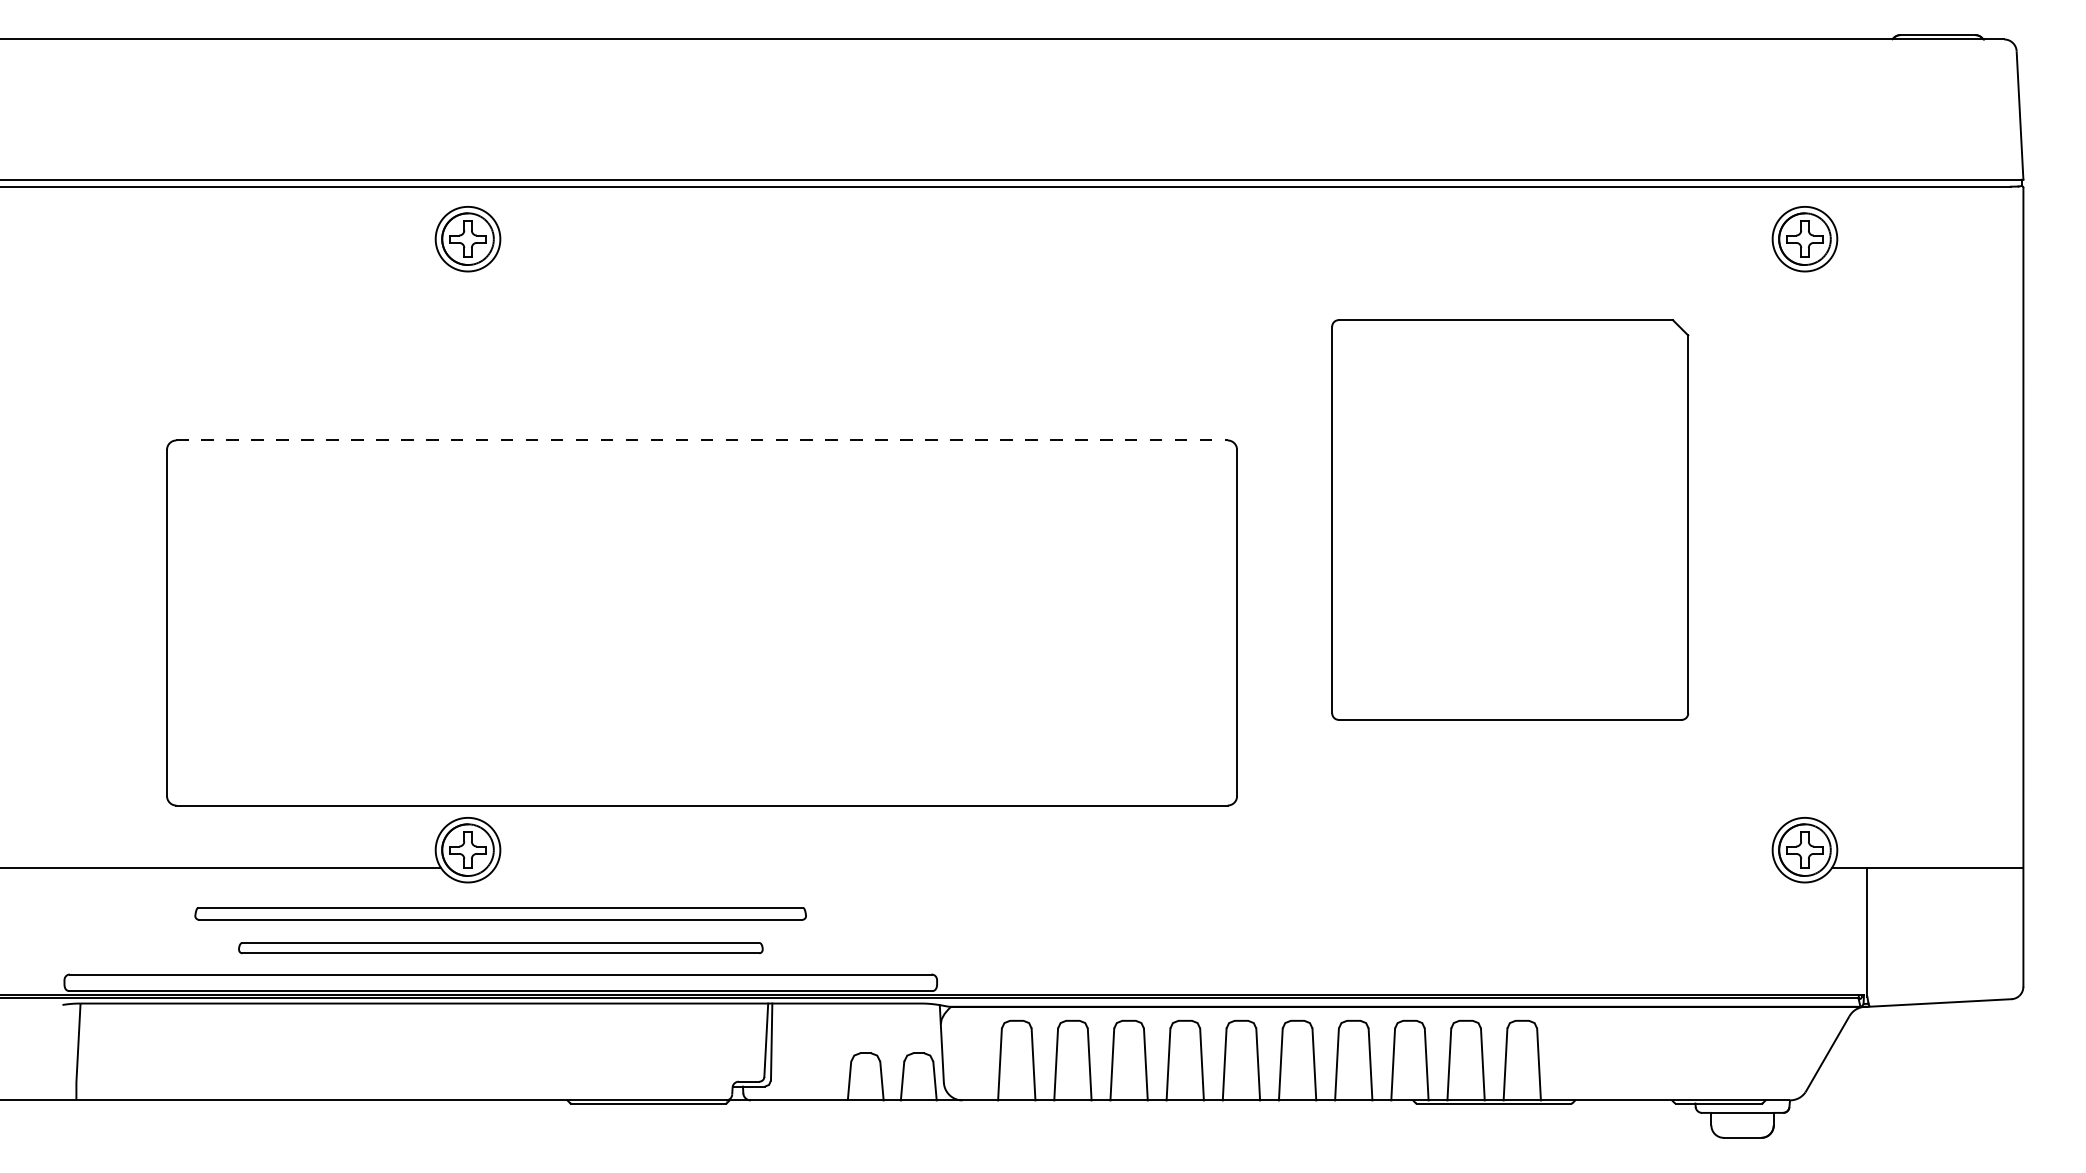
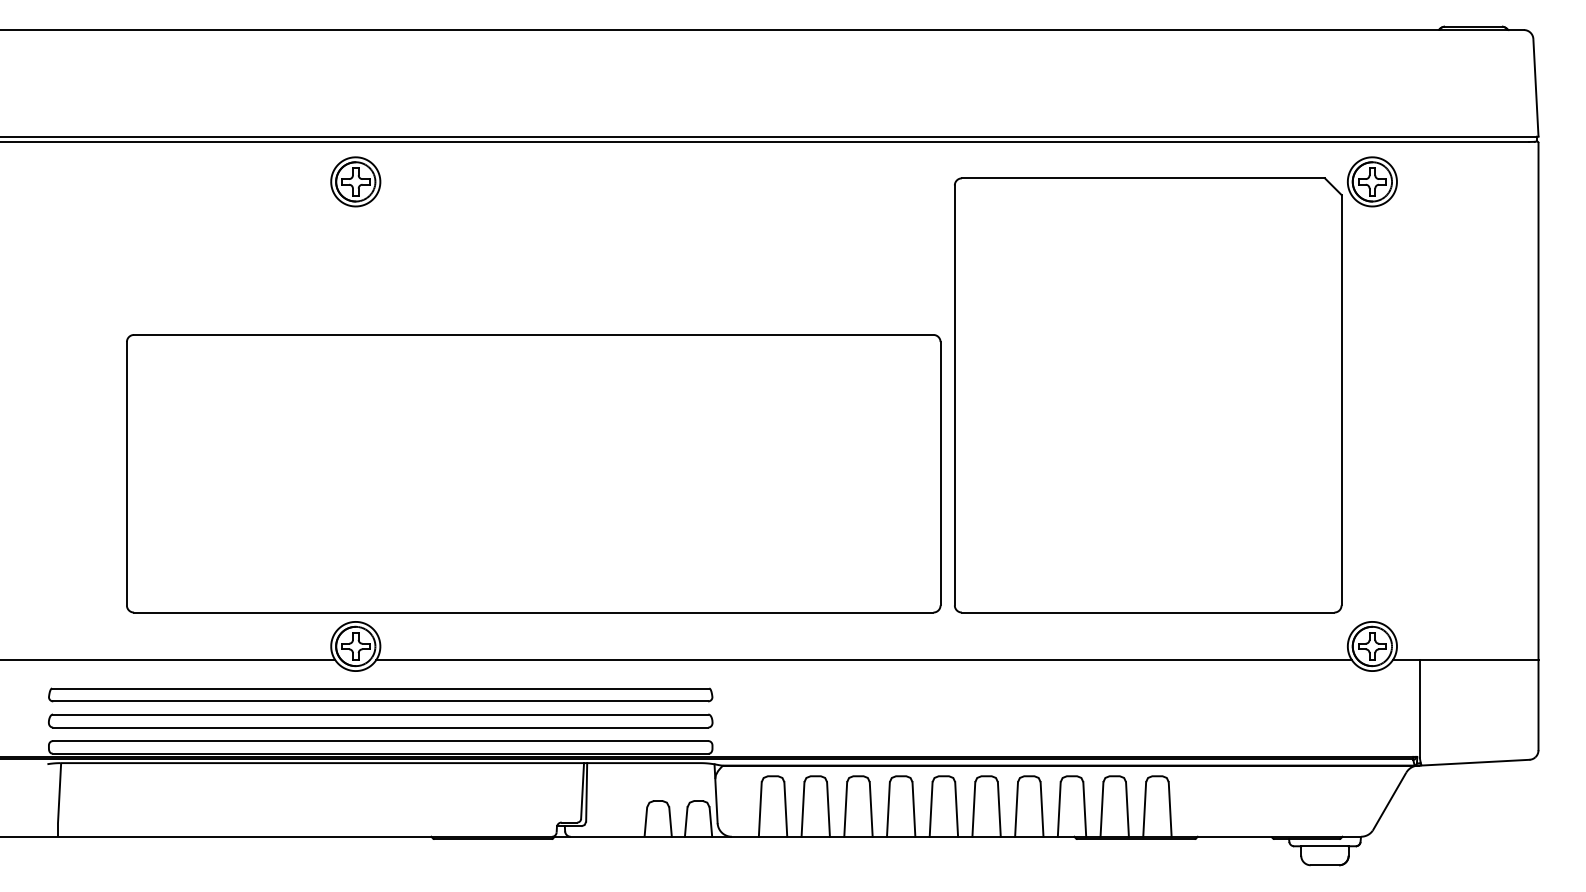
line: (702, 440) -> (534, 334), dashed -> solid
part: (1510, 519) -> (1148, 395), size x1.43
line: (1136, 867) -> (864, 659), added
part: (500, 913) -> (380, 694), size x1.43
part: (500, 947) -> (380, 720), size x1.67

